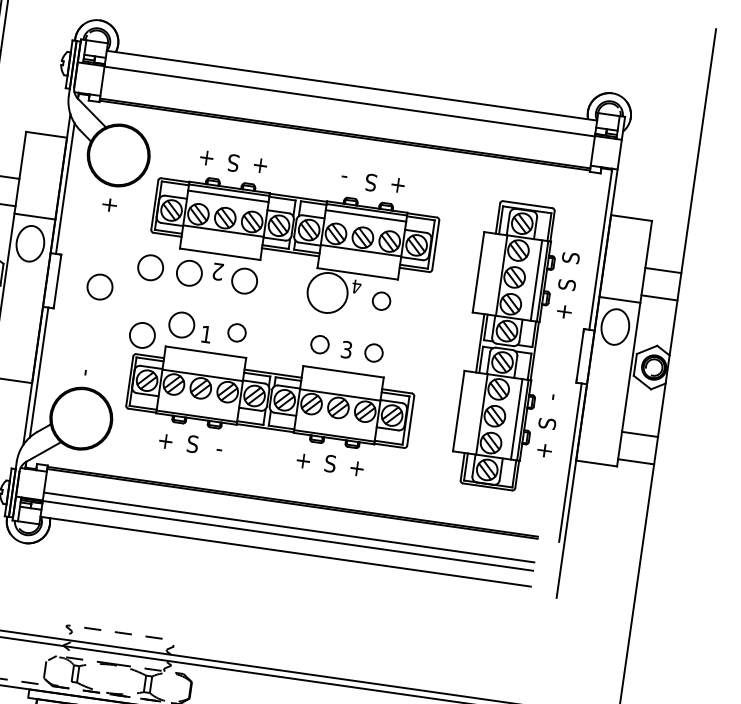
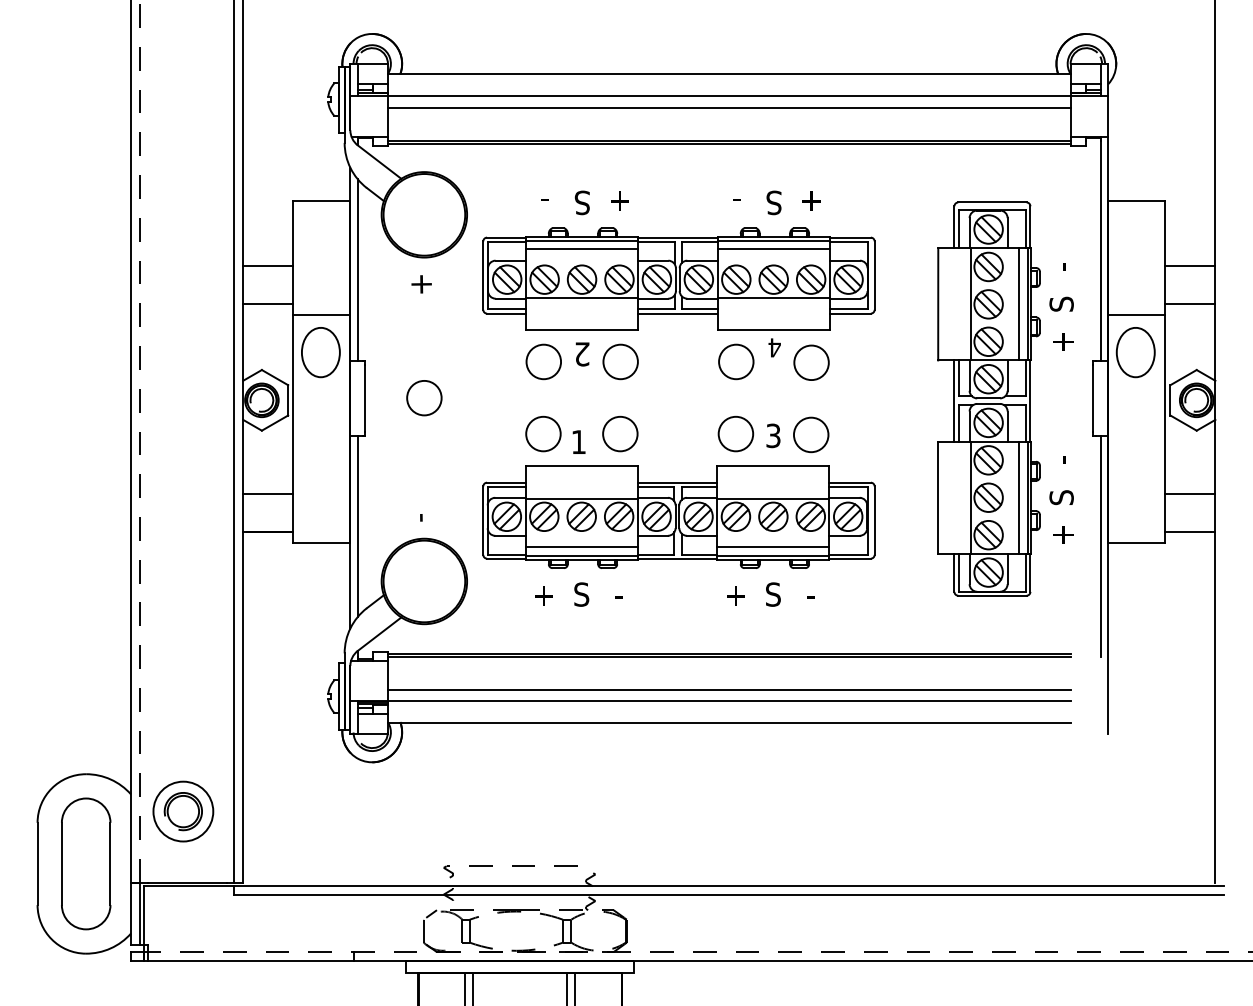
line: (348, 109) -> (728, 107), added
text: (206, 157) -> (544, 200), + -> -
text: (570, 257) -> (1061, 266), S -> -
circle: (150, 267) -> (489, 361), removed
circle: (327, 292) -> (736, 361), size x0.62
circle: (381, 301) -> (811, 362), size x1.43
circle: (237, 332) -> (620, 433), size x1.43
circle: (142, 335) -> (491, 455), removed
circle: (319, 344) -> (735, 433), size x1.43
circle: (374, 352) -> (811, 434), size x1.43
line: (197, 410) -> (581, 547), added
line: (335, 429) -> (773, 547), added
text: (357, 468) -> (810, 595), + -> -

